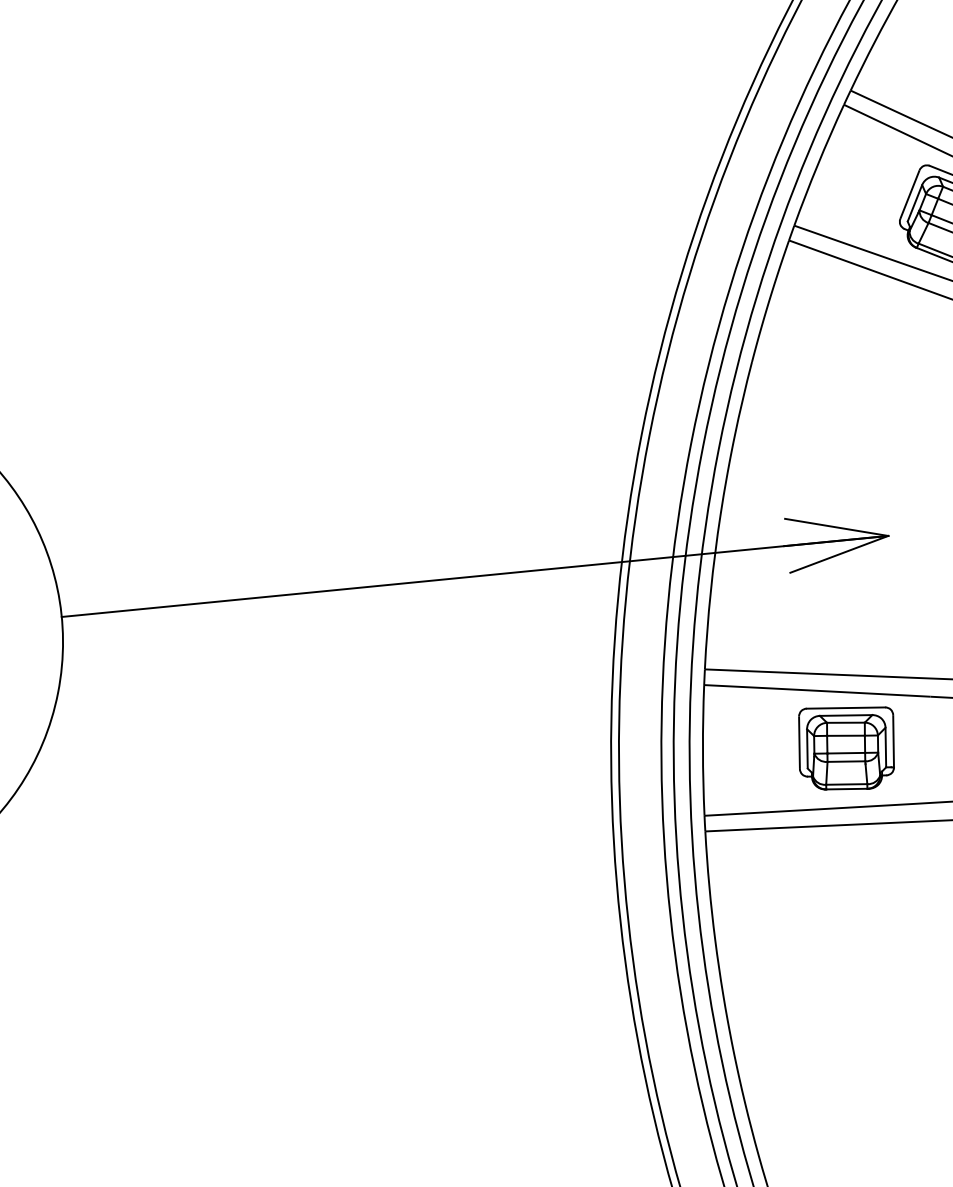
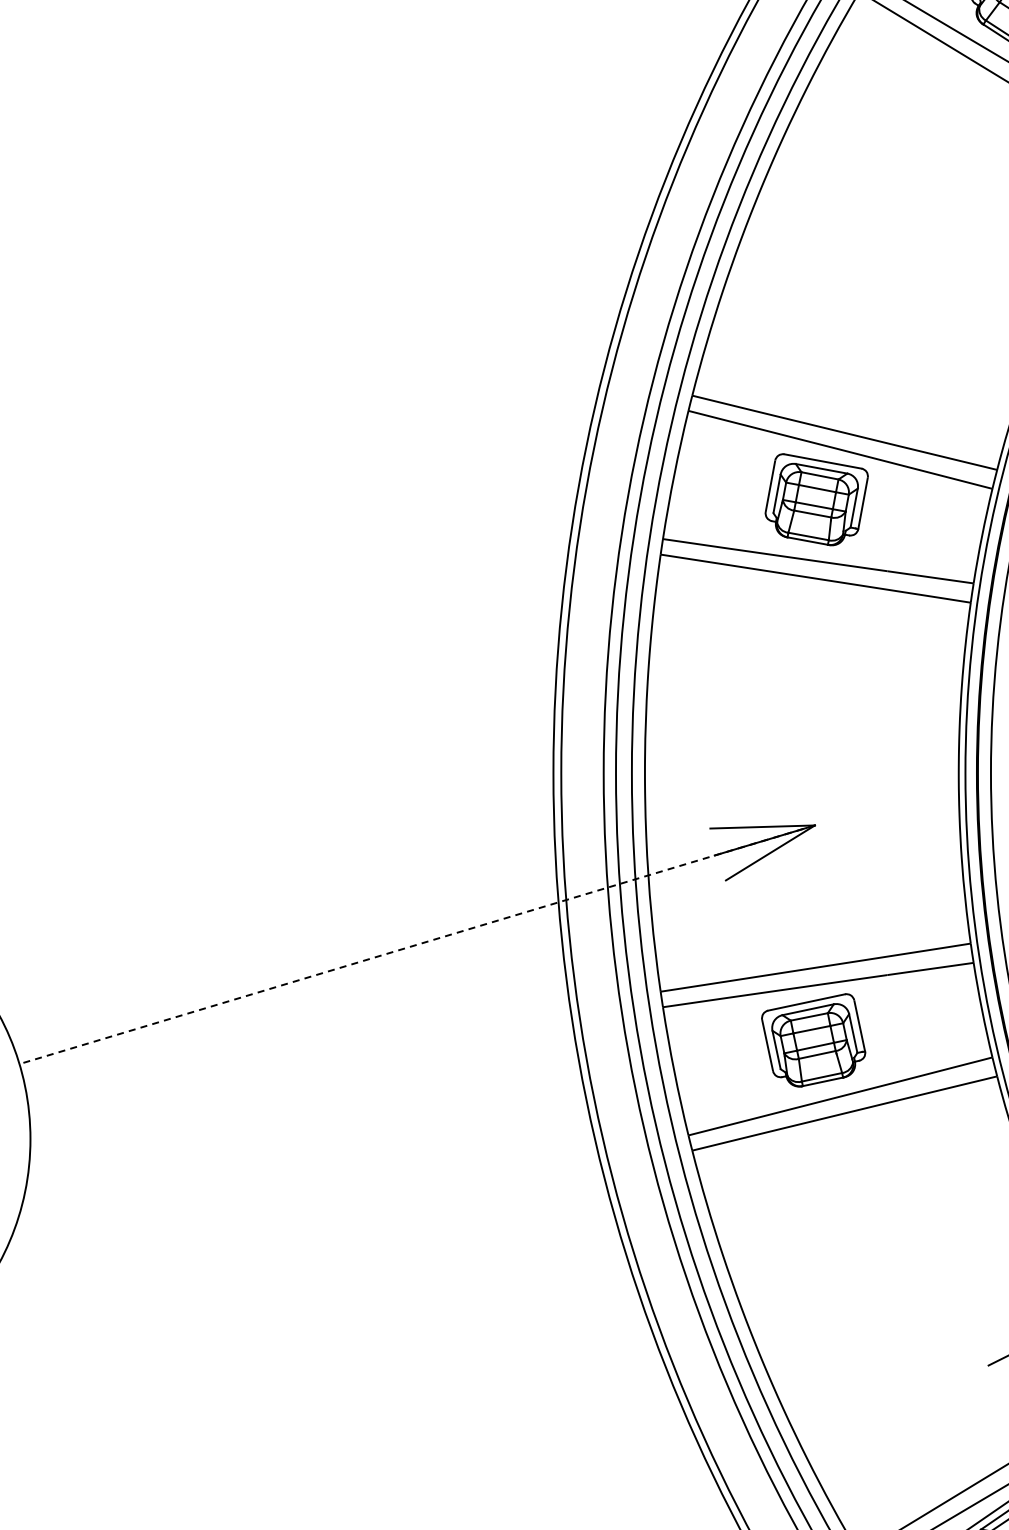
line: (474, 576) -> (416, 944), solid -> dashed

